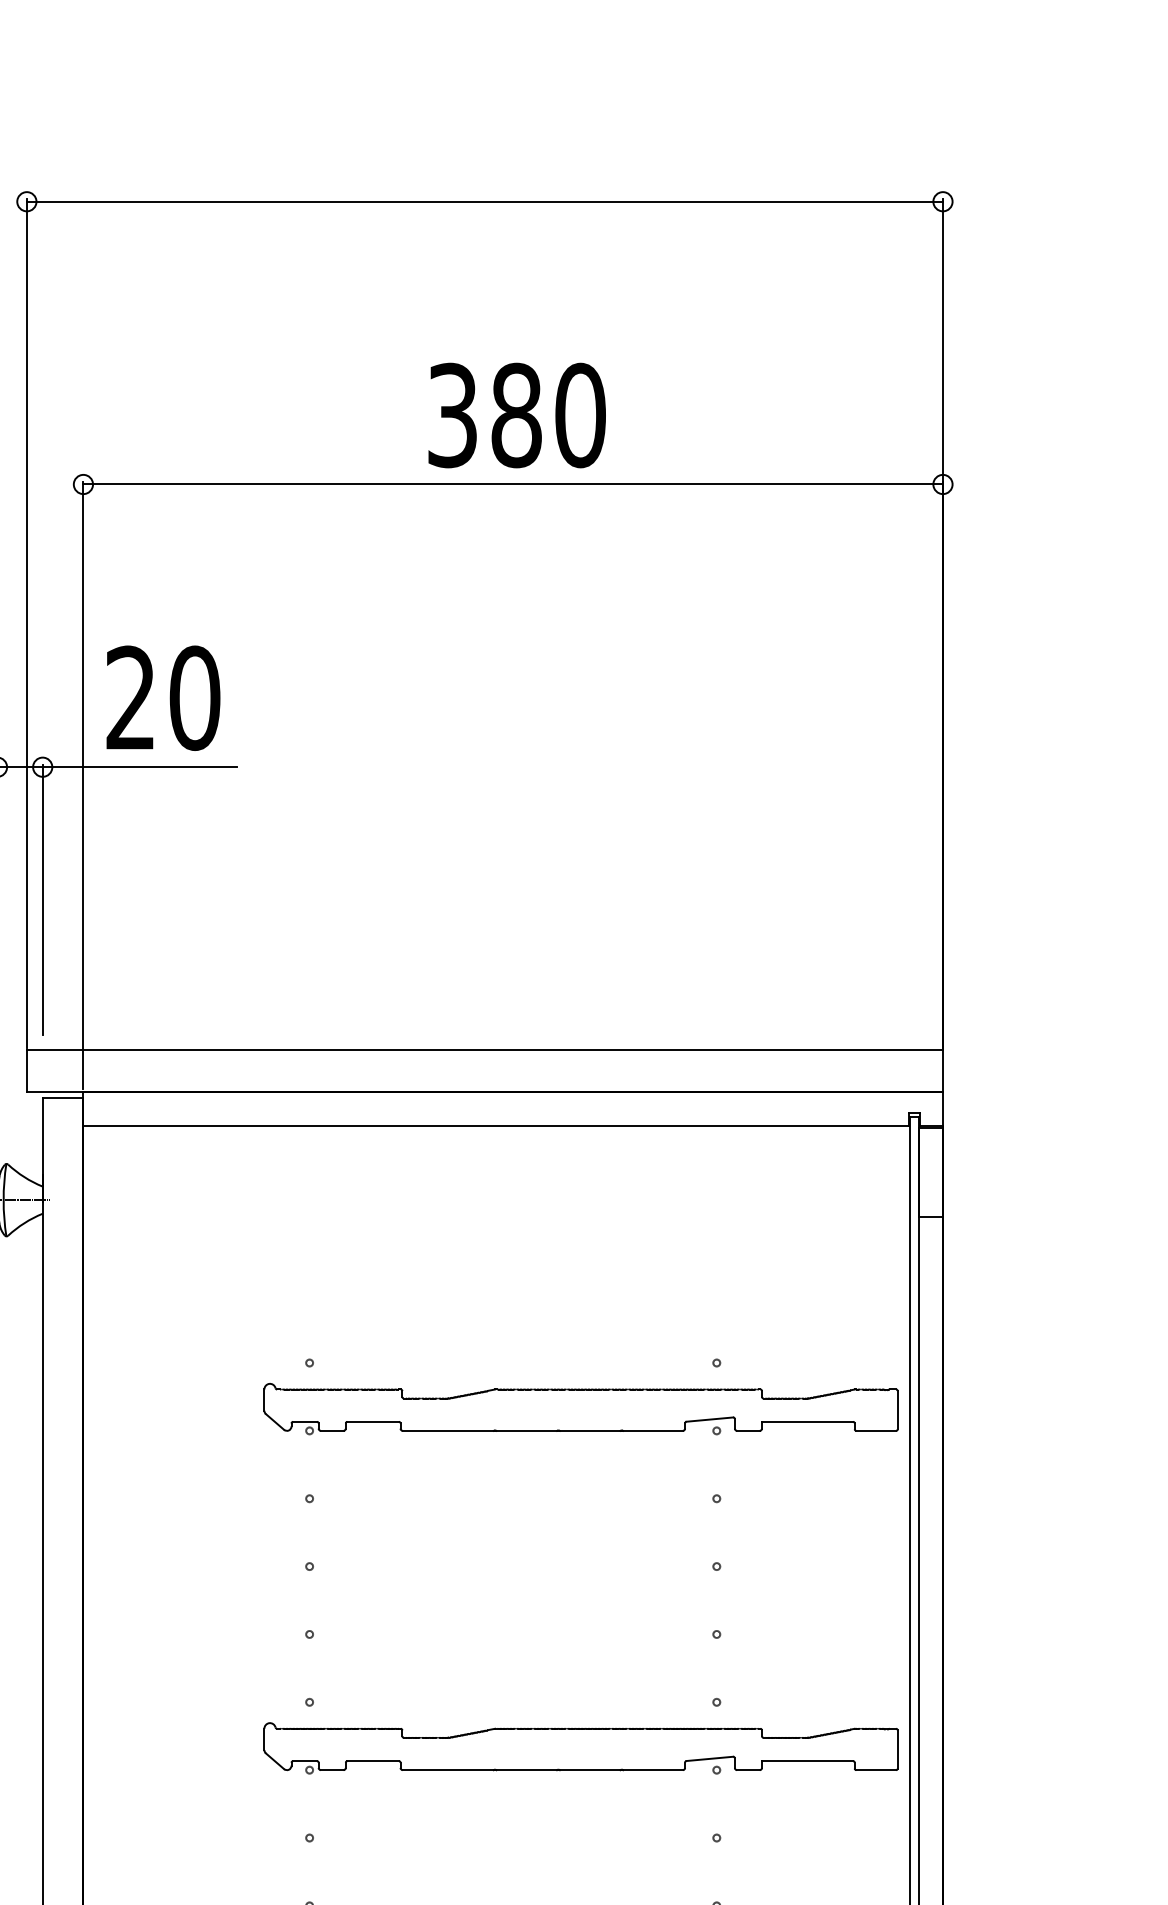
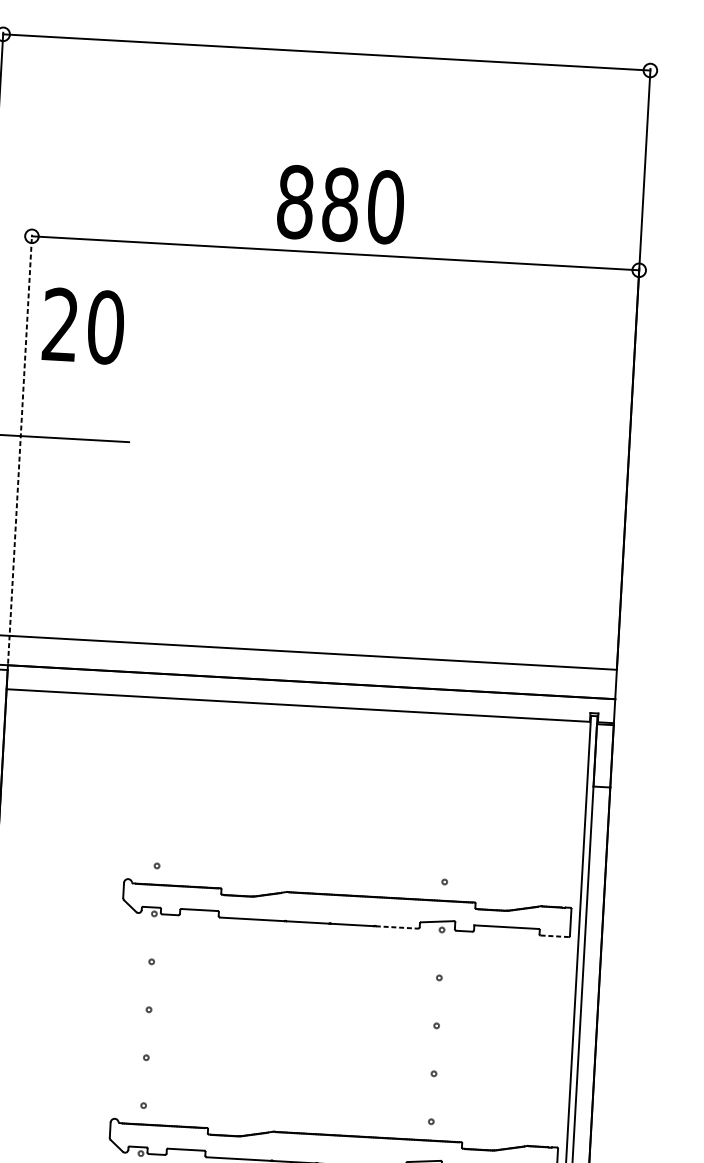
text: (452, 415) -> (295, 202), 380 -> 880
text: (163, 697) -> (83, 325), moved
line: (83, 785) -> (20, 449), solid -> dashed
line: (652, 1430) -> (396, 927), solid -> dashed
line: (876, 1430) -> (554, 936), solid -> dashed

